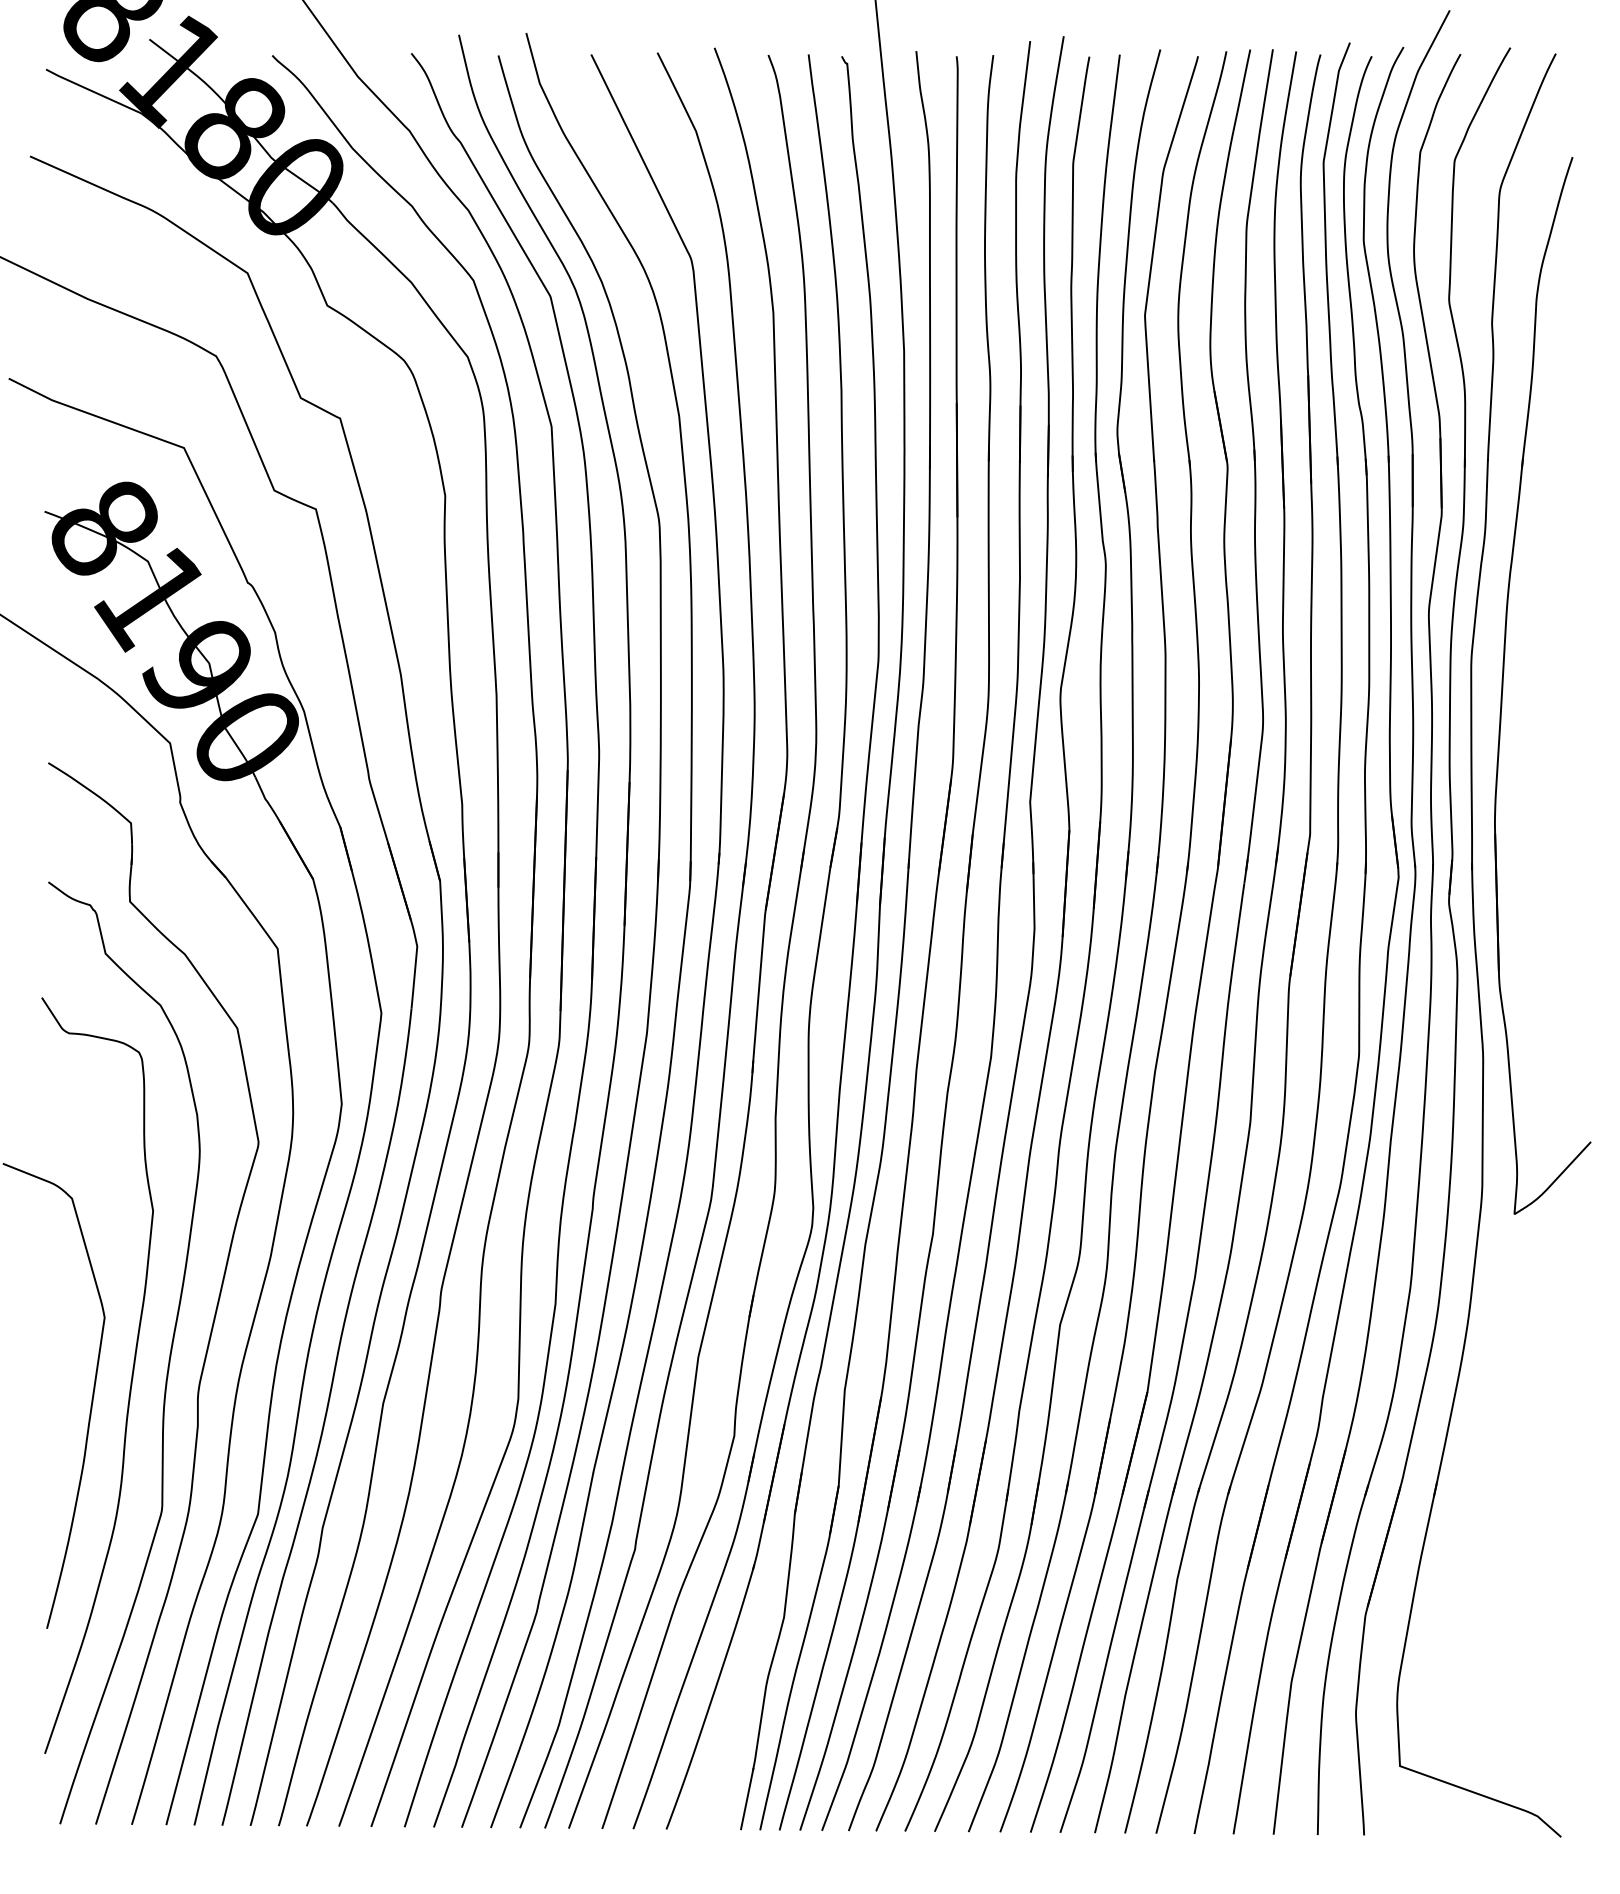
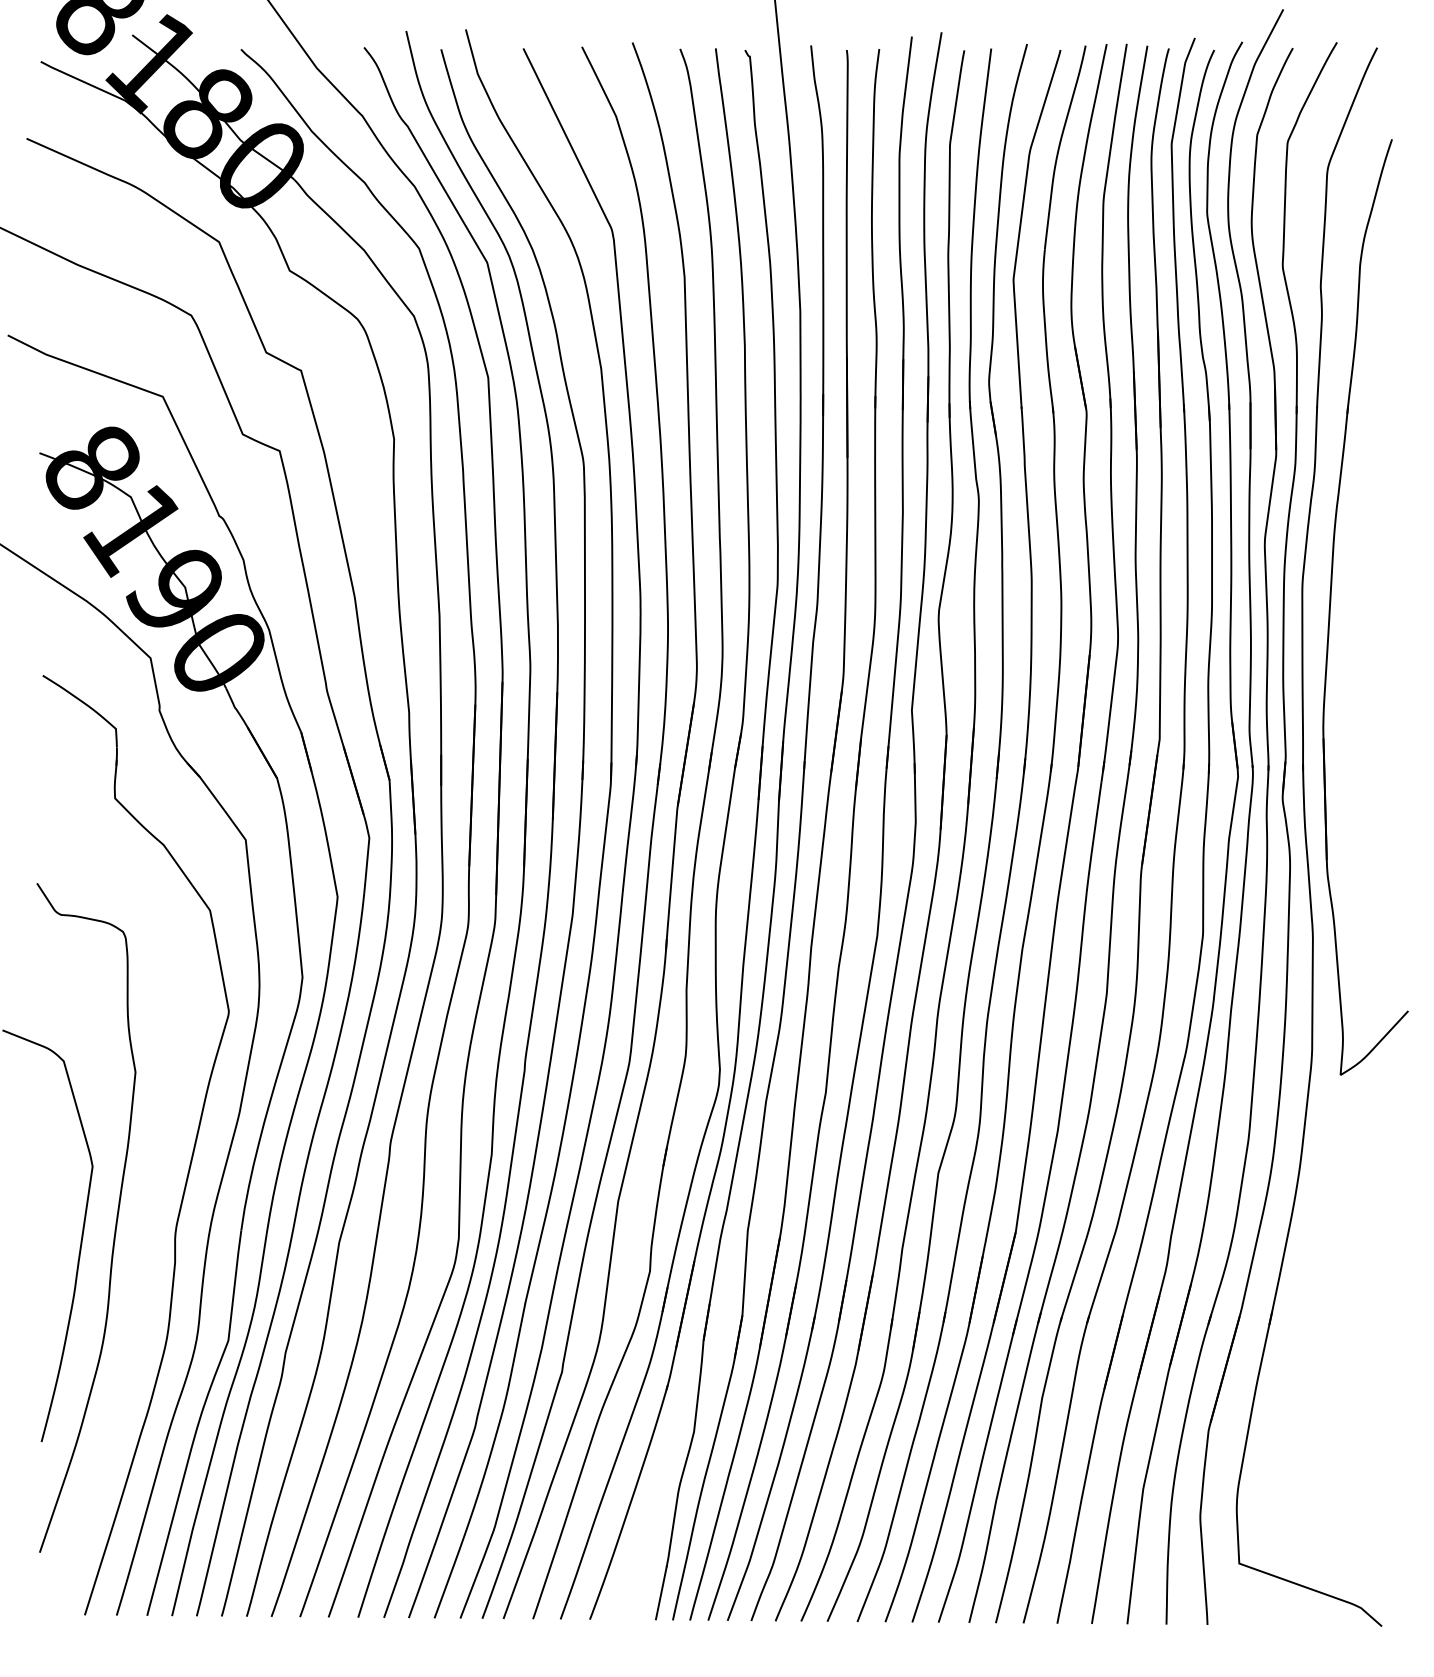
curve: (168, 1359) -> (149, 1203), removed

